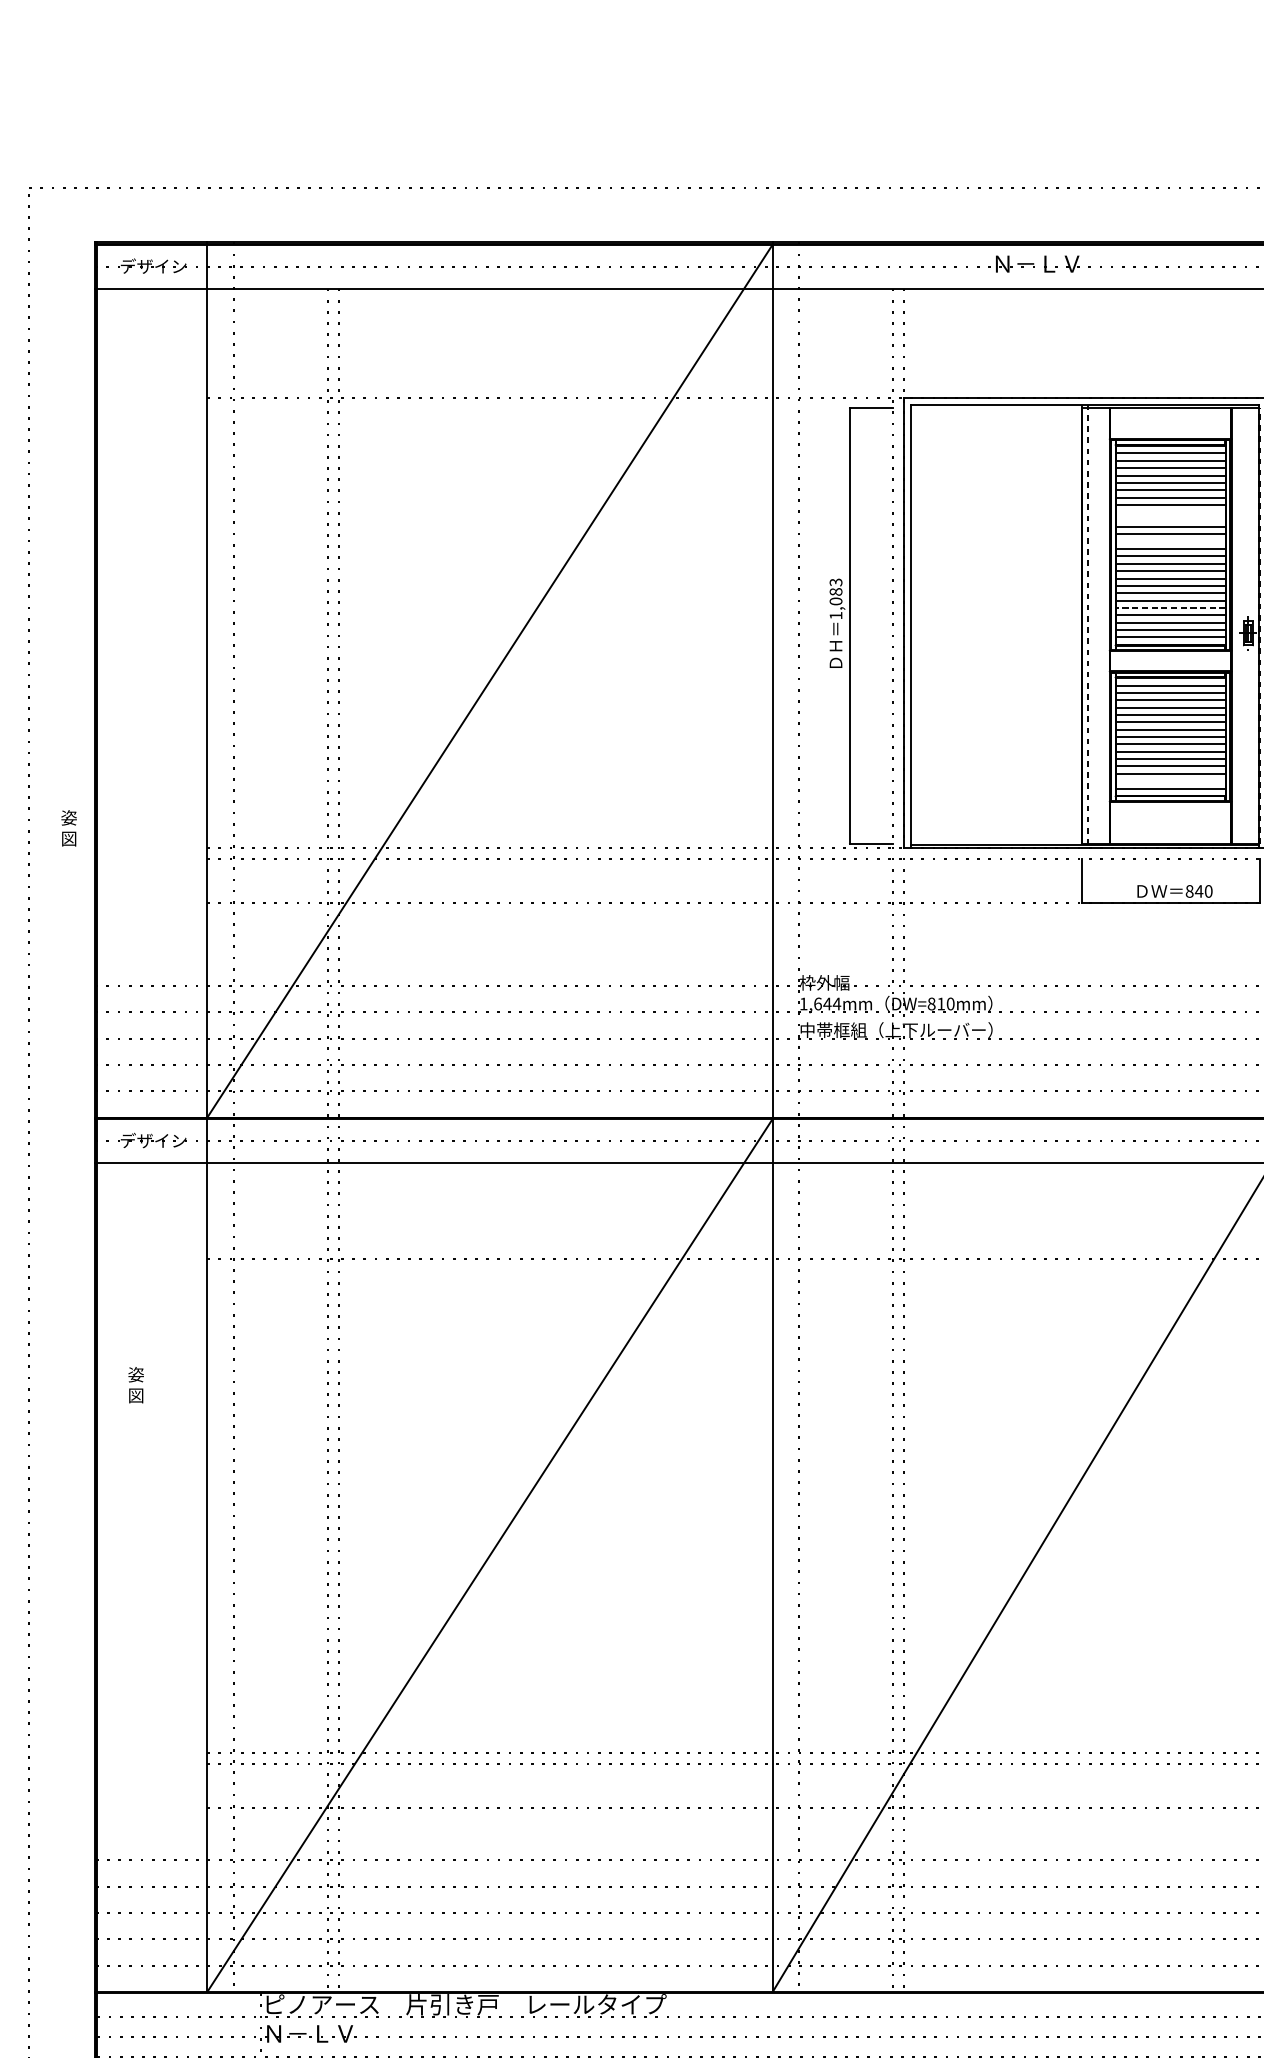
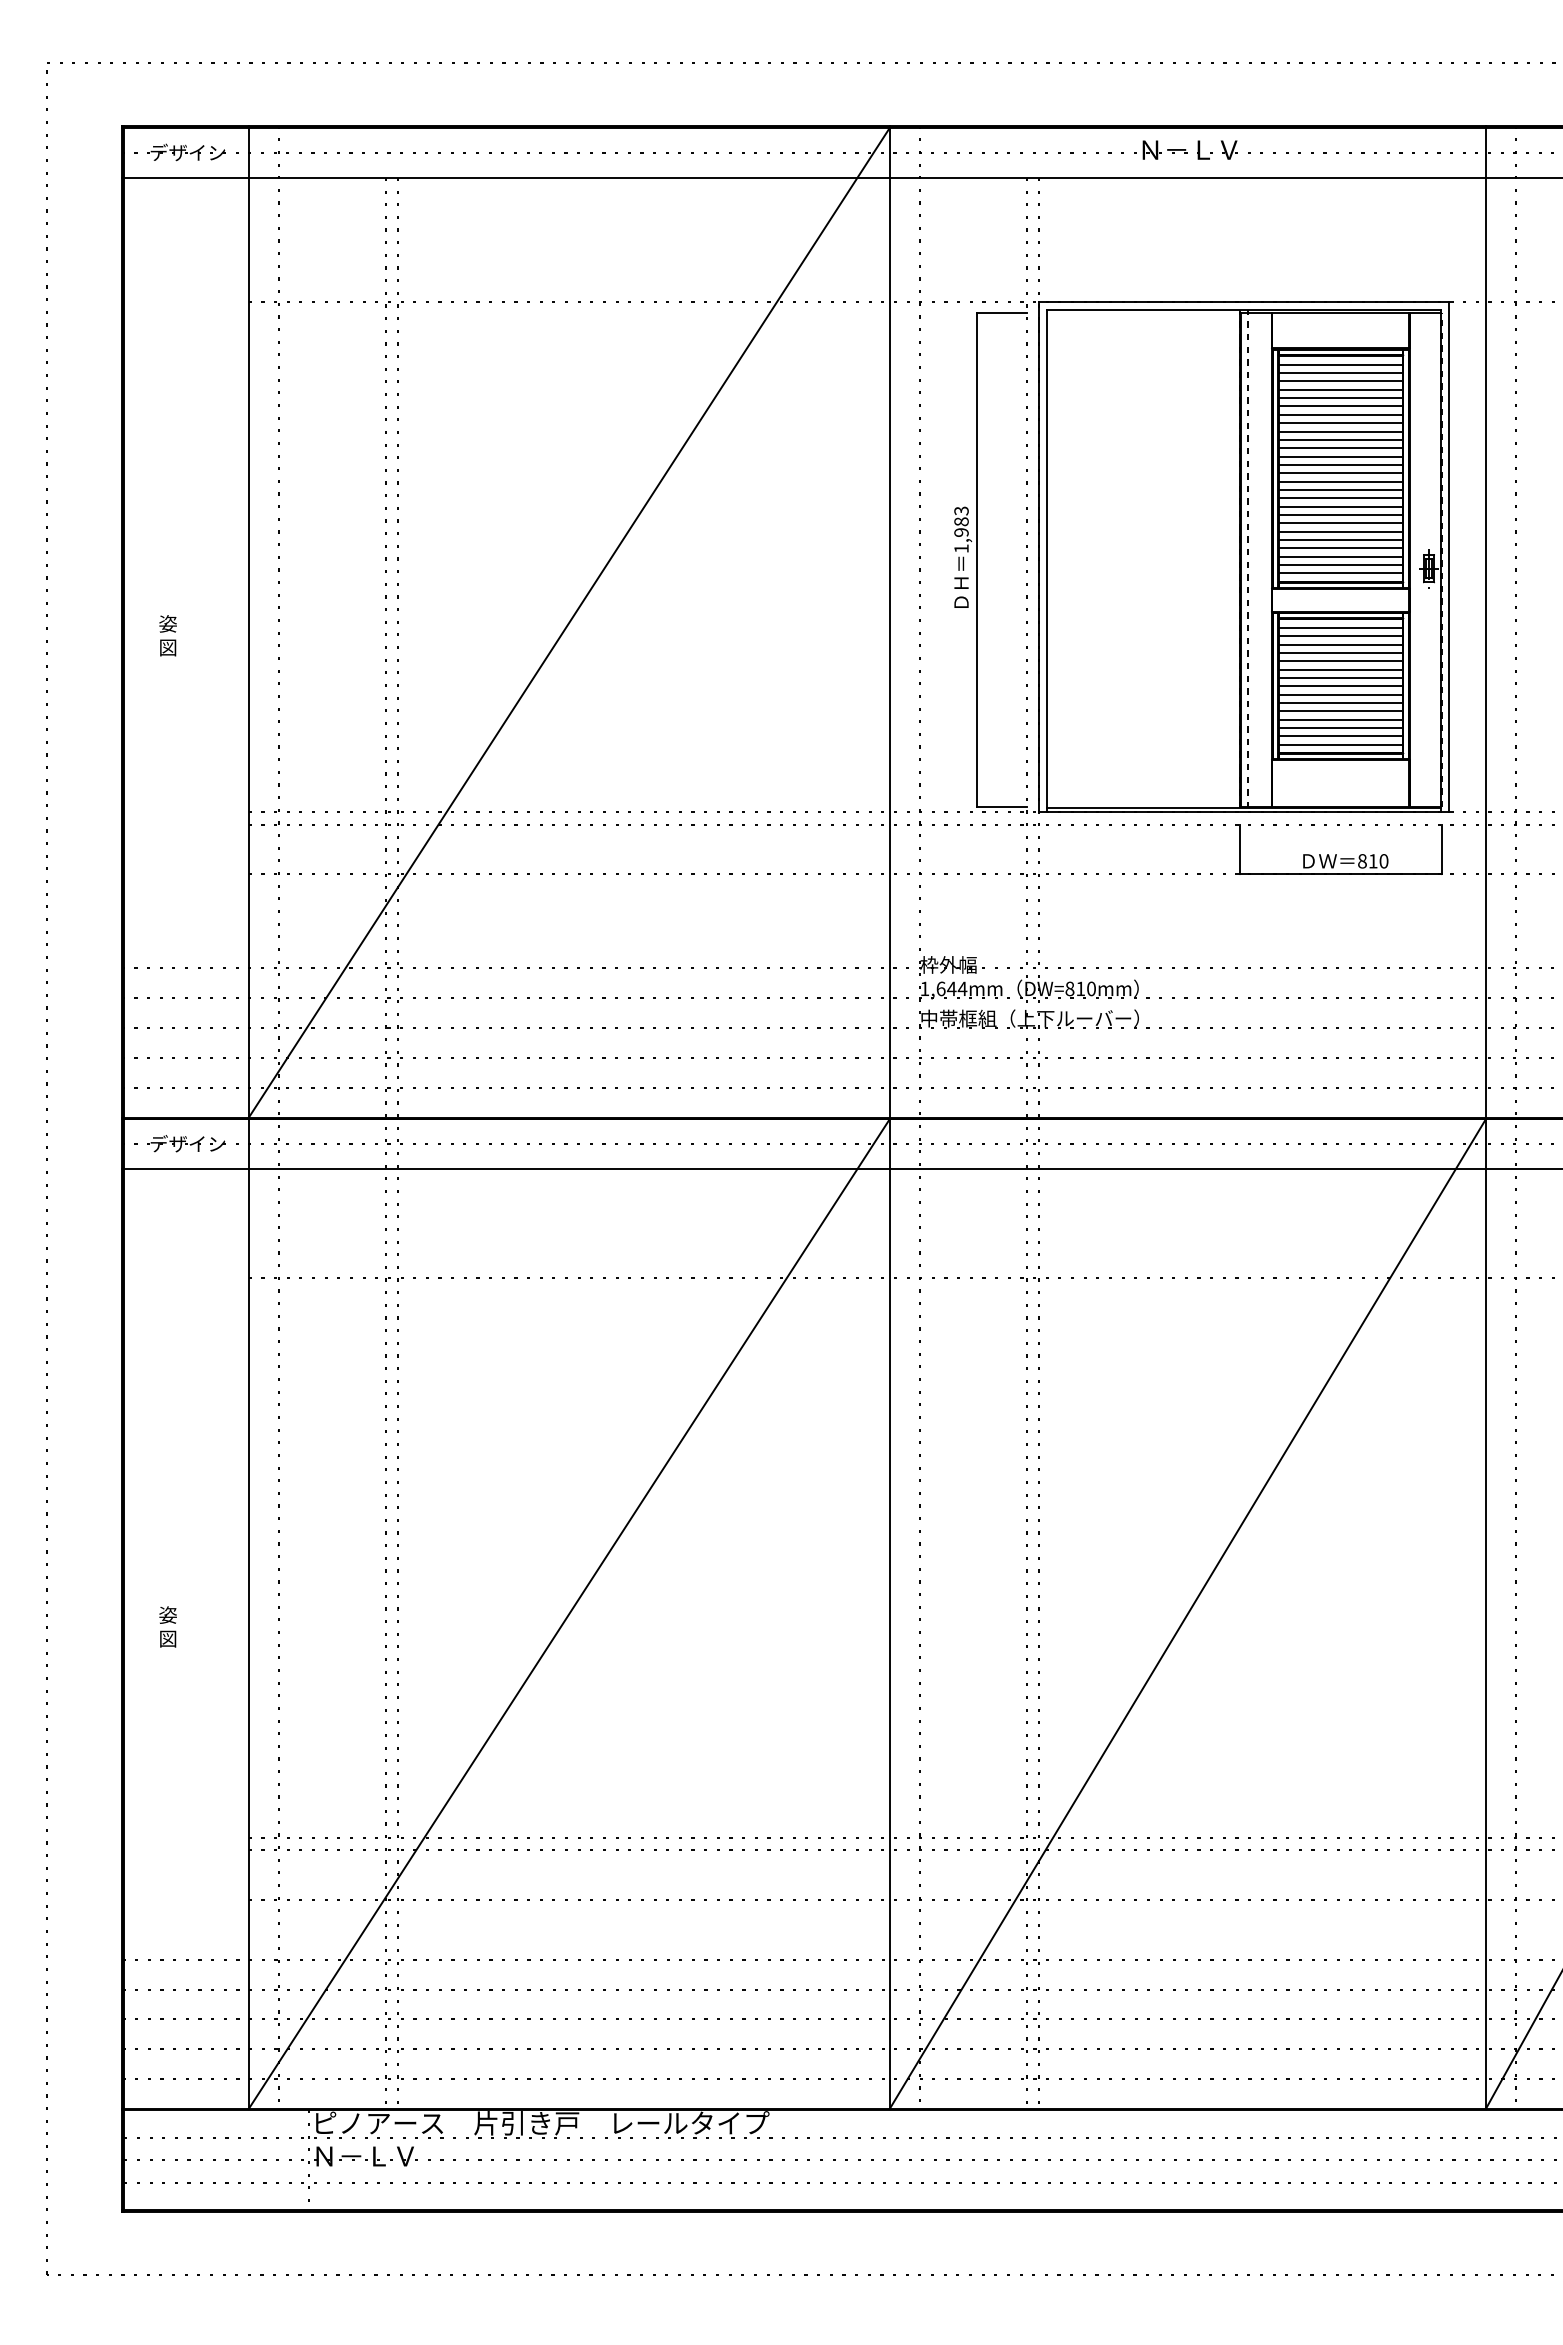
line: (1170, 512) -> (1340, 431), added
line: (1170, 519) -> (1340, 439), added
line: (1170, 541) -> (1340, 464), added
text: (836, 601) -> (961, 532), 1,083 -> 1,983
line: (1170, 607) -> (1340, 539), dashed -> solid
line: (1170, 781) -> (1340, 736), added
text: (68, 828) -> (167, 635), moved
text: (1198, 891) -> (1372, 861), 840 -> 810
text: (135, 1384) -> (167, 1626), moved

